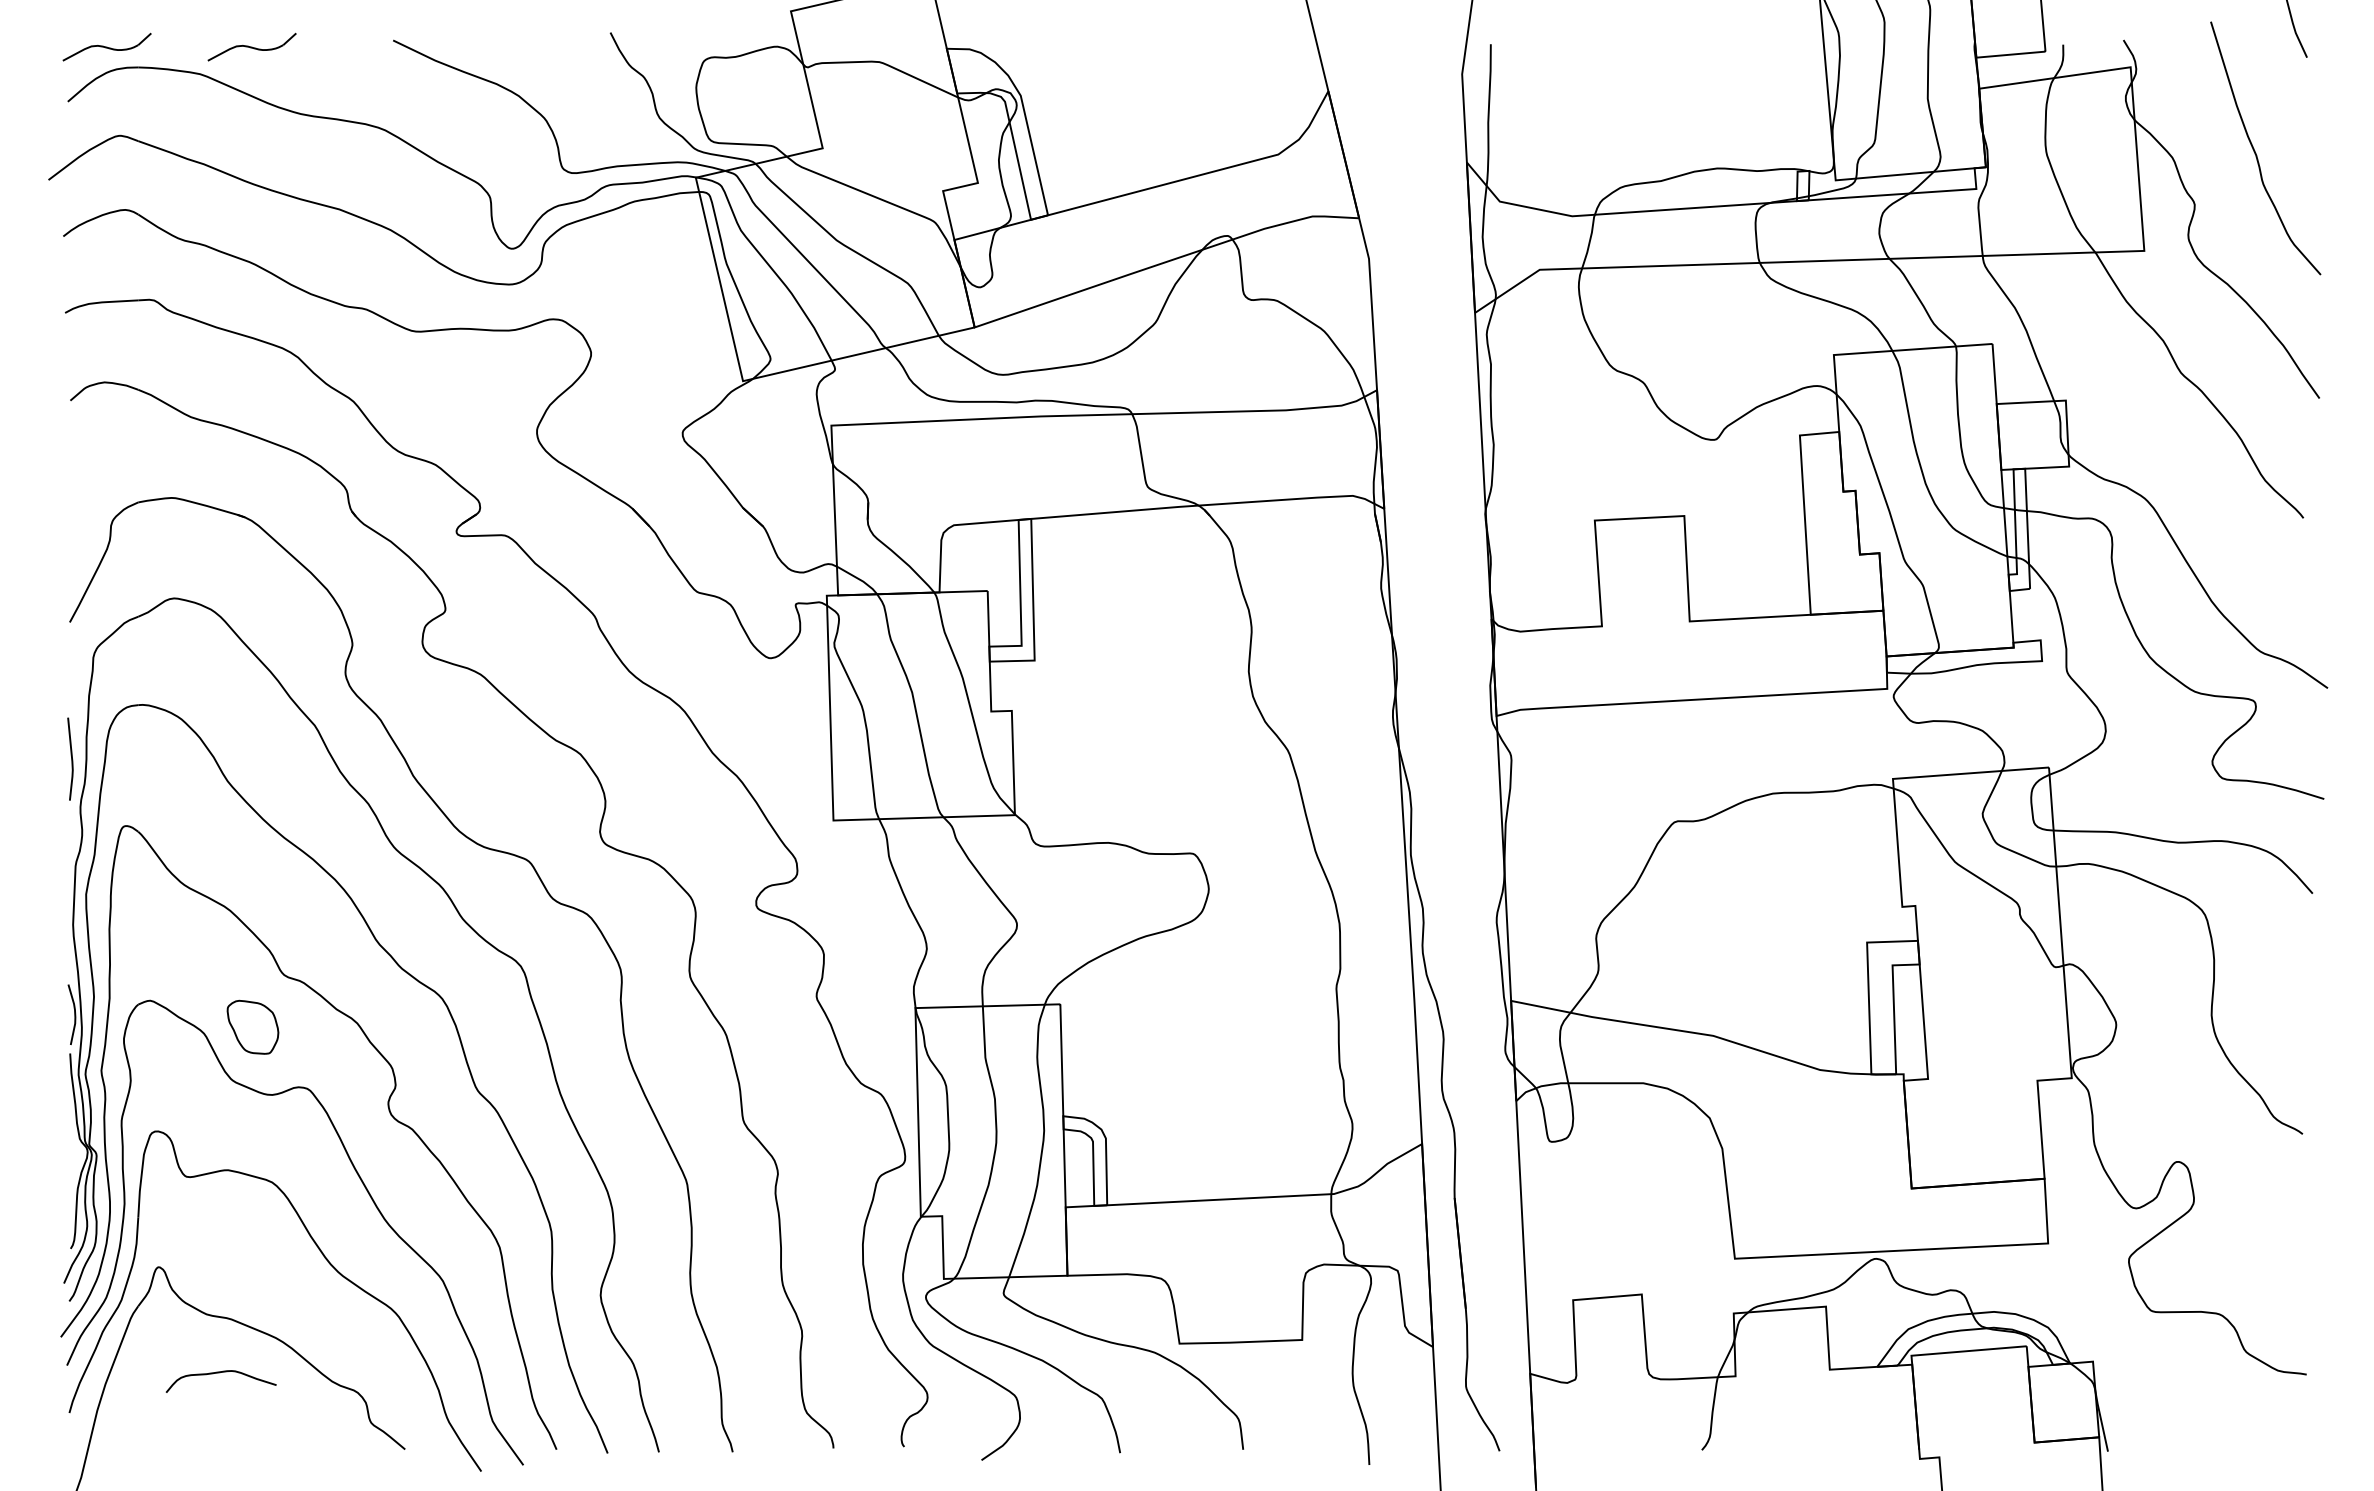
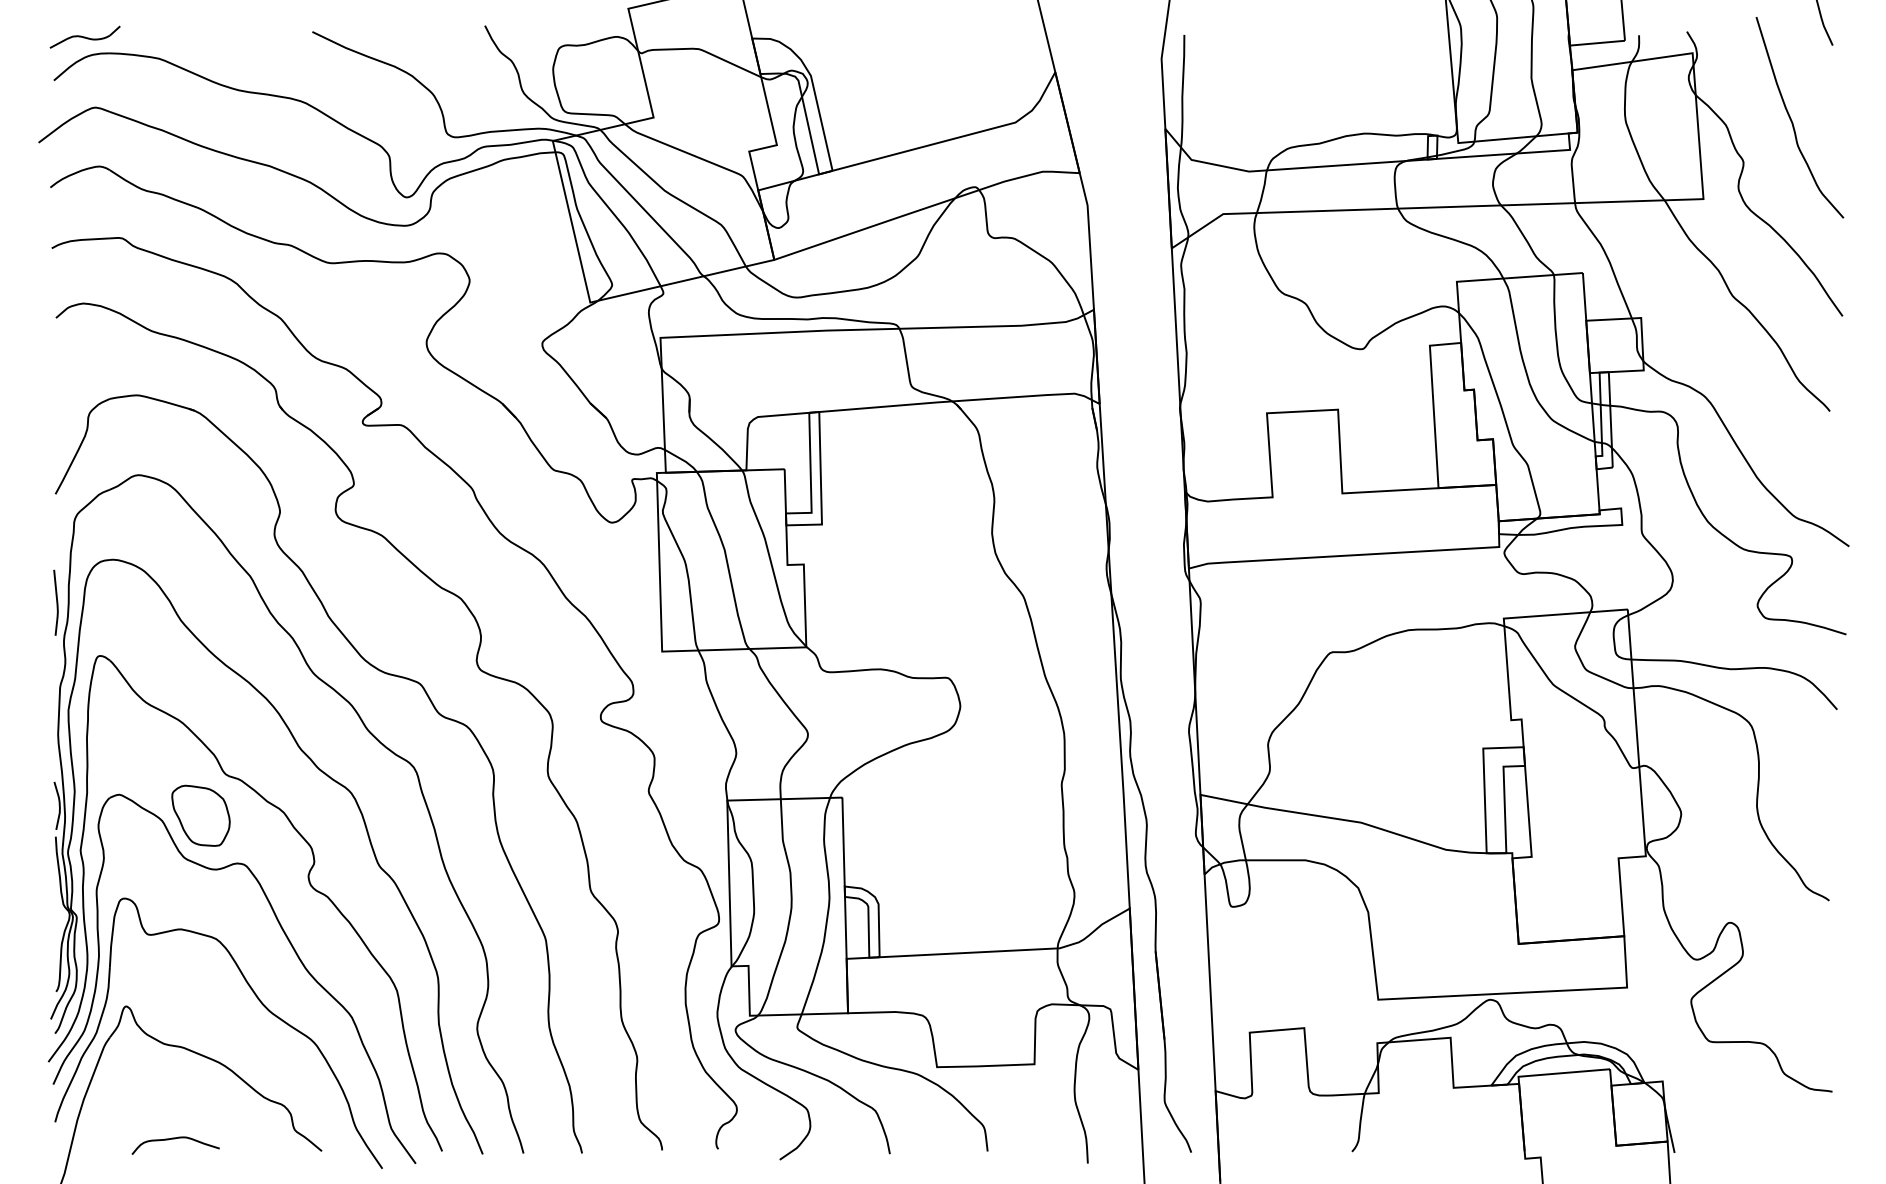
part: (251, 46) -> (199, 36), removed
part: (252, 1027) -> (200, 816), size x1.43
curve: (220, 1373) -> (175, 1139), moved

